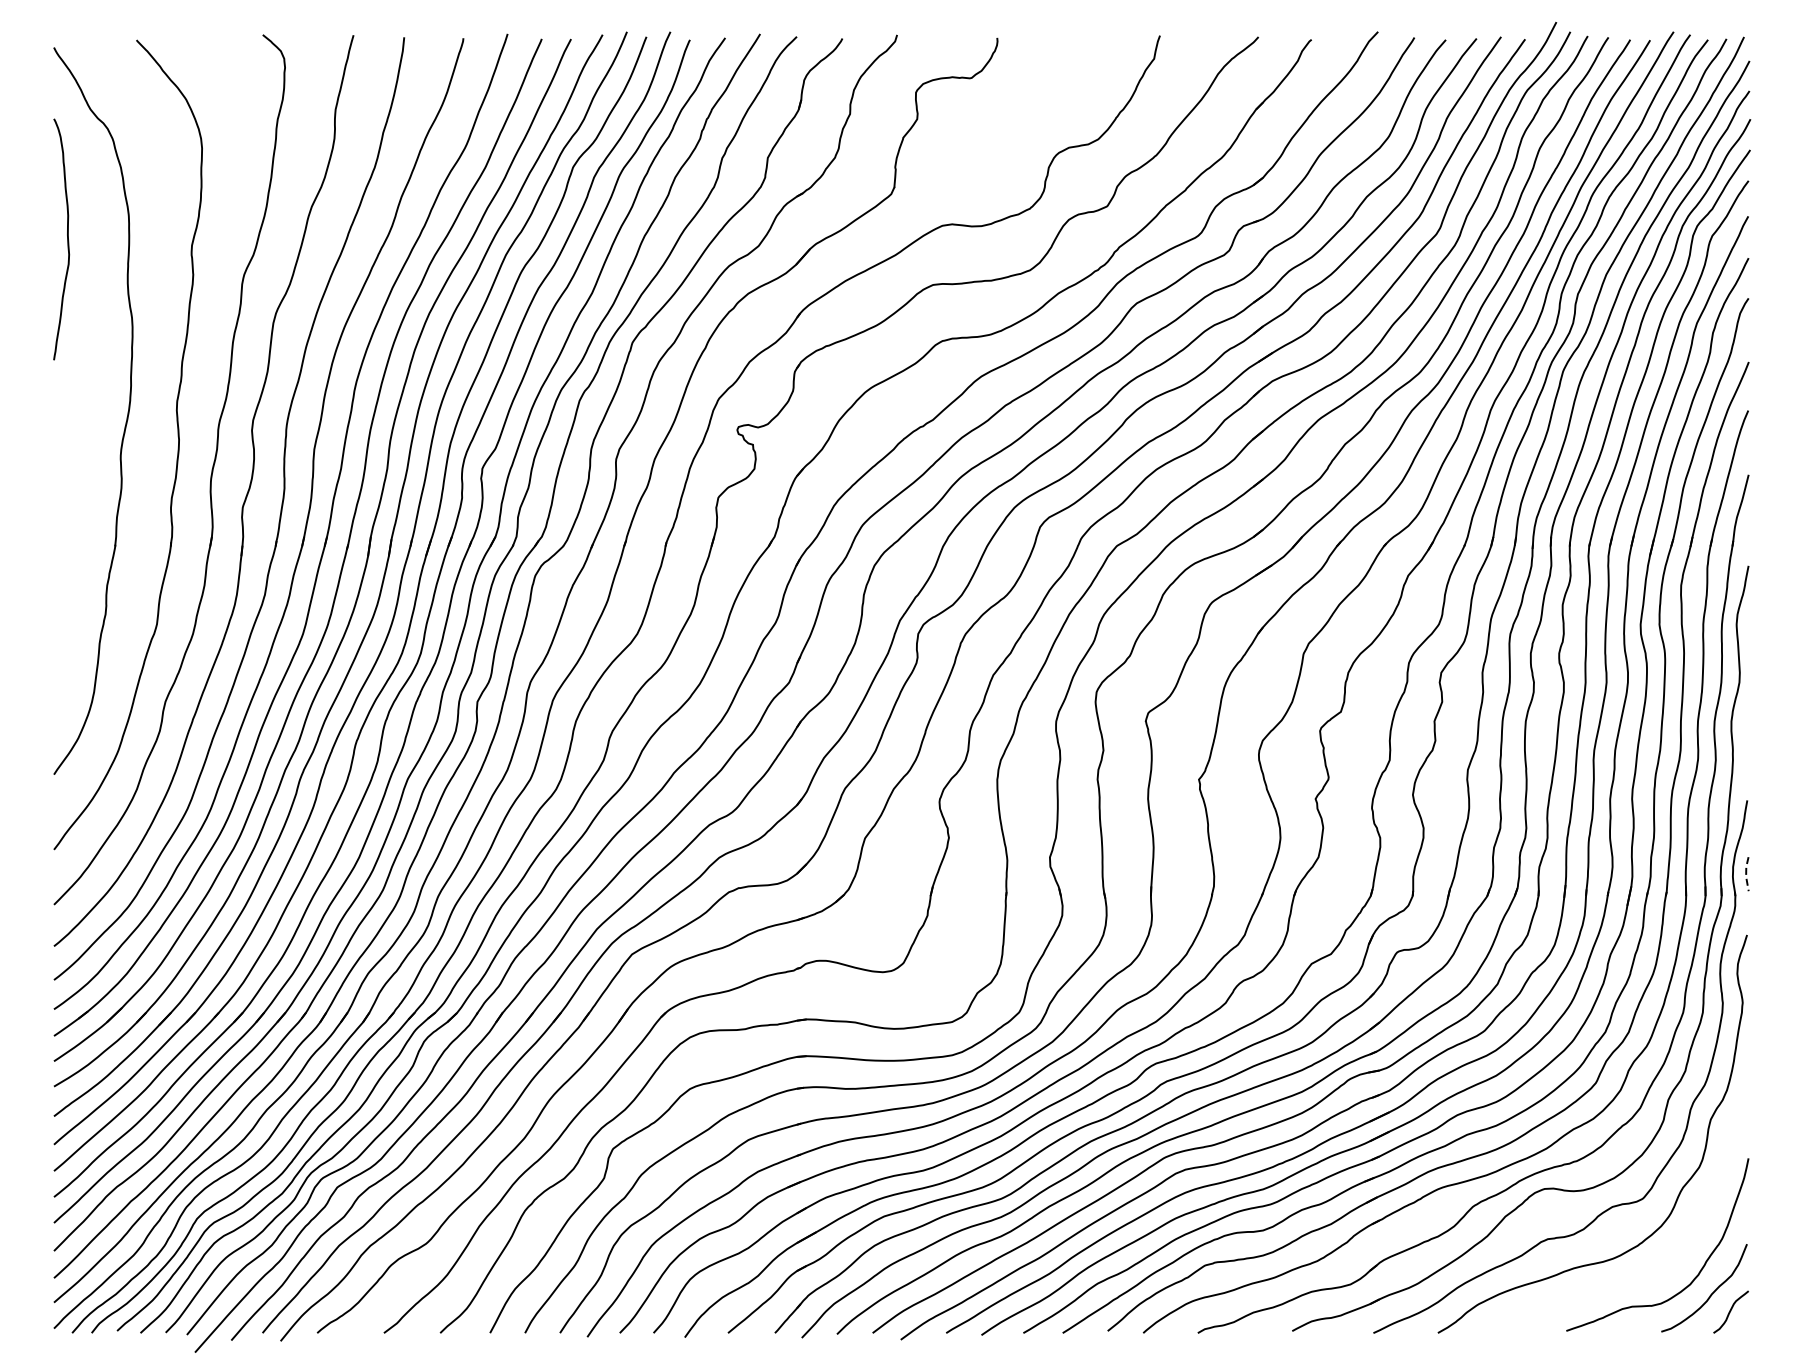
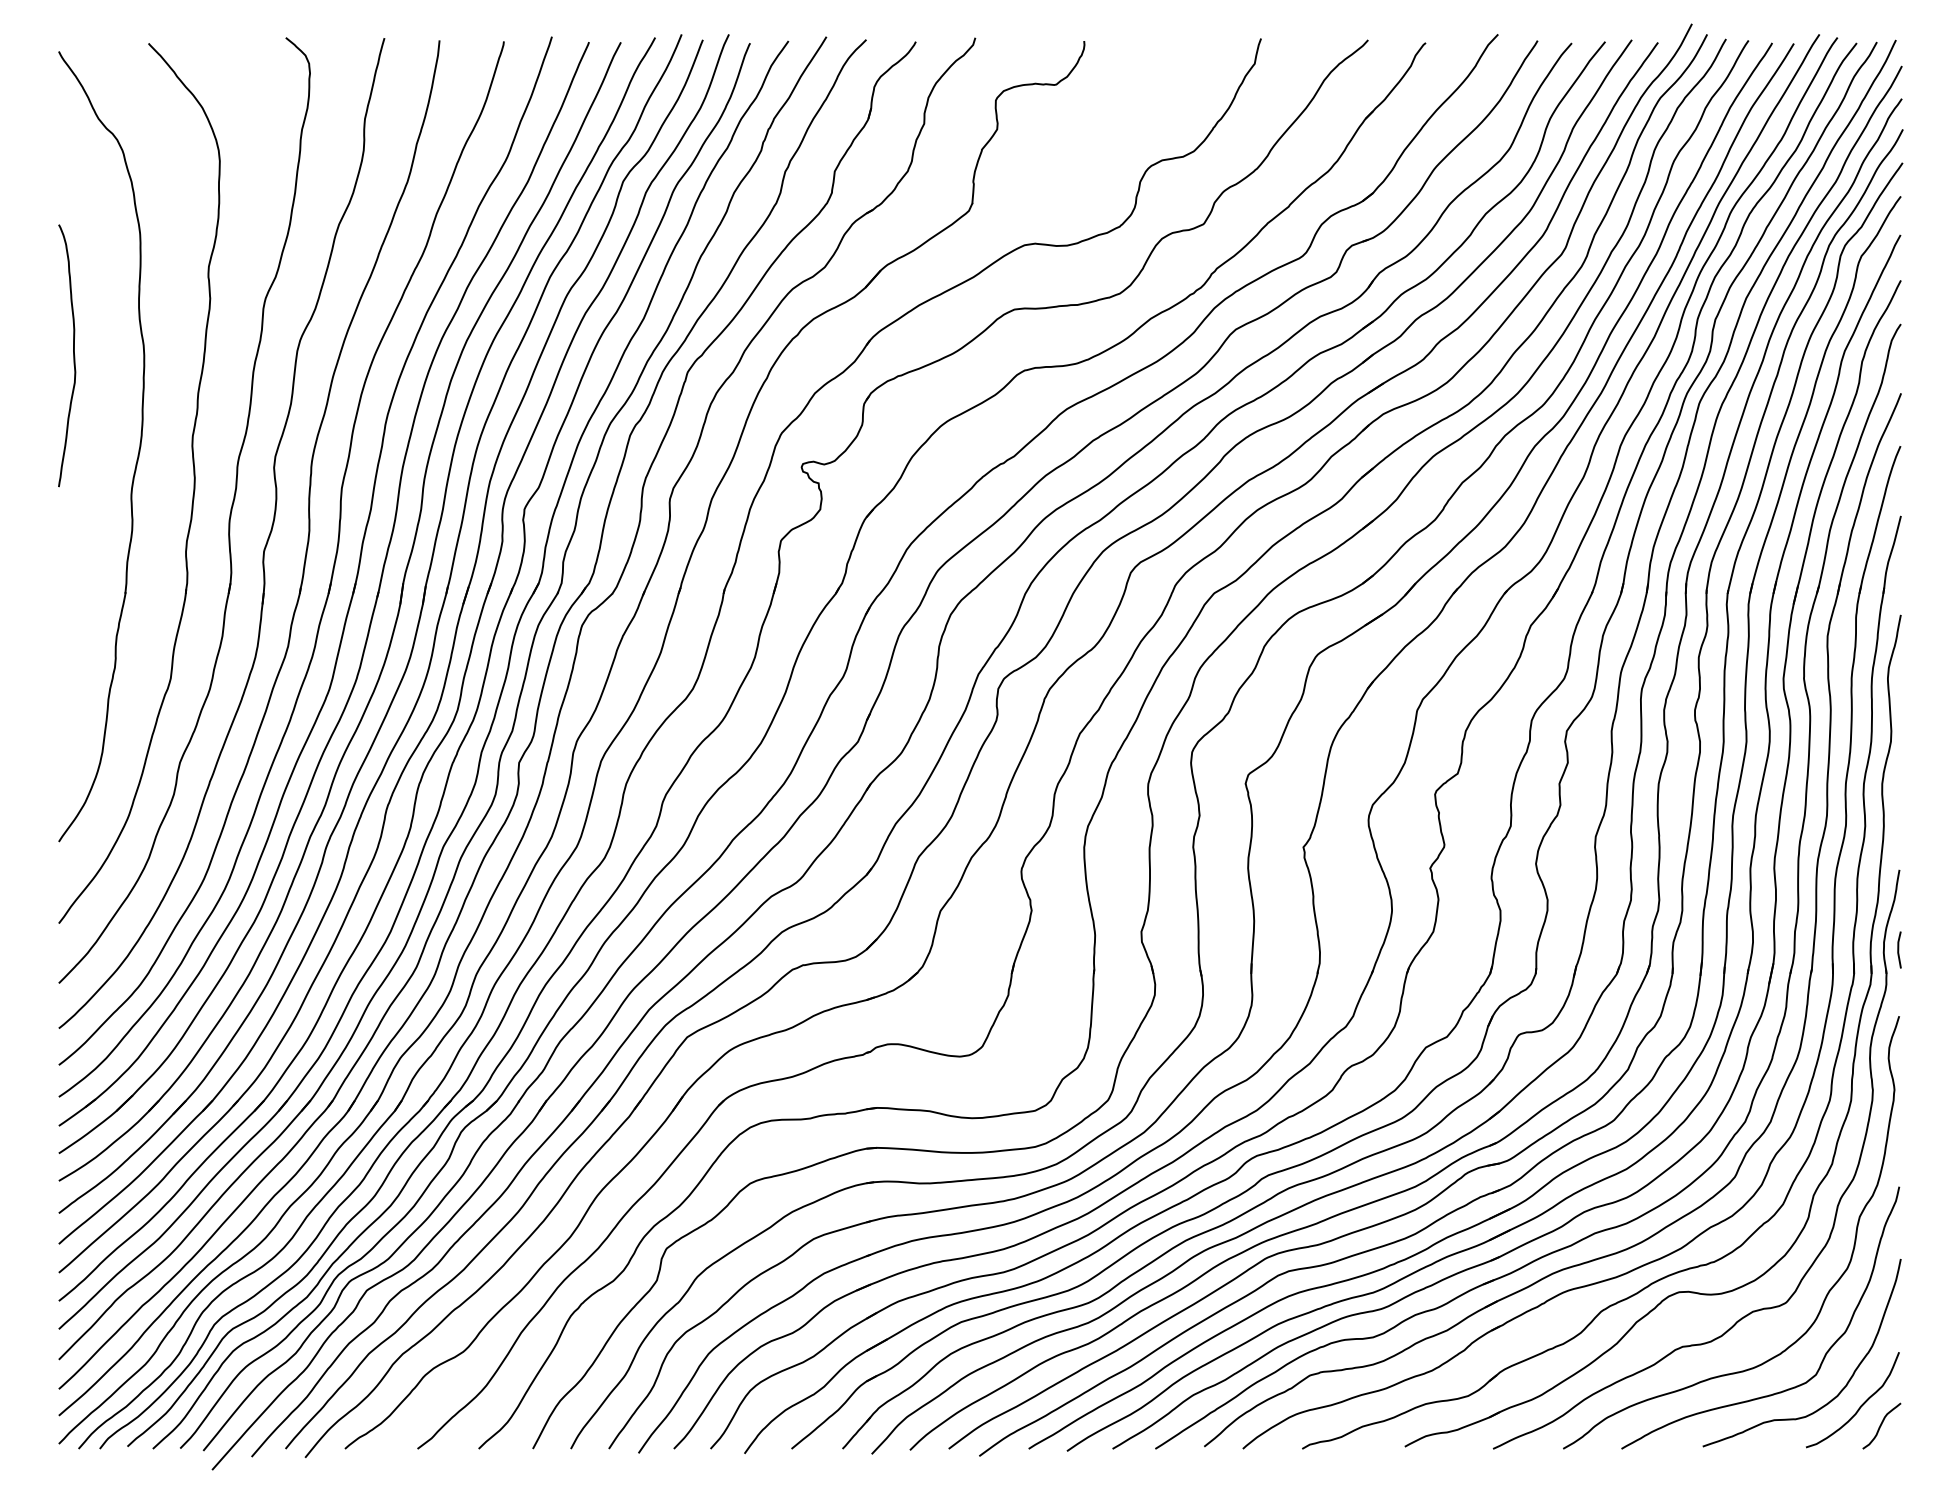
curve: (67, 239) -> (73, 355), moved
line: (1746, 873) -> (1898, 949), dashed -> solid
curve: (1679, 1244) -> (1825, 1352), added

